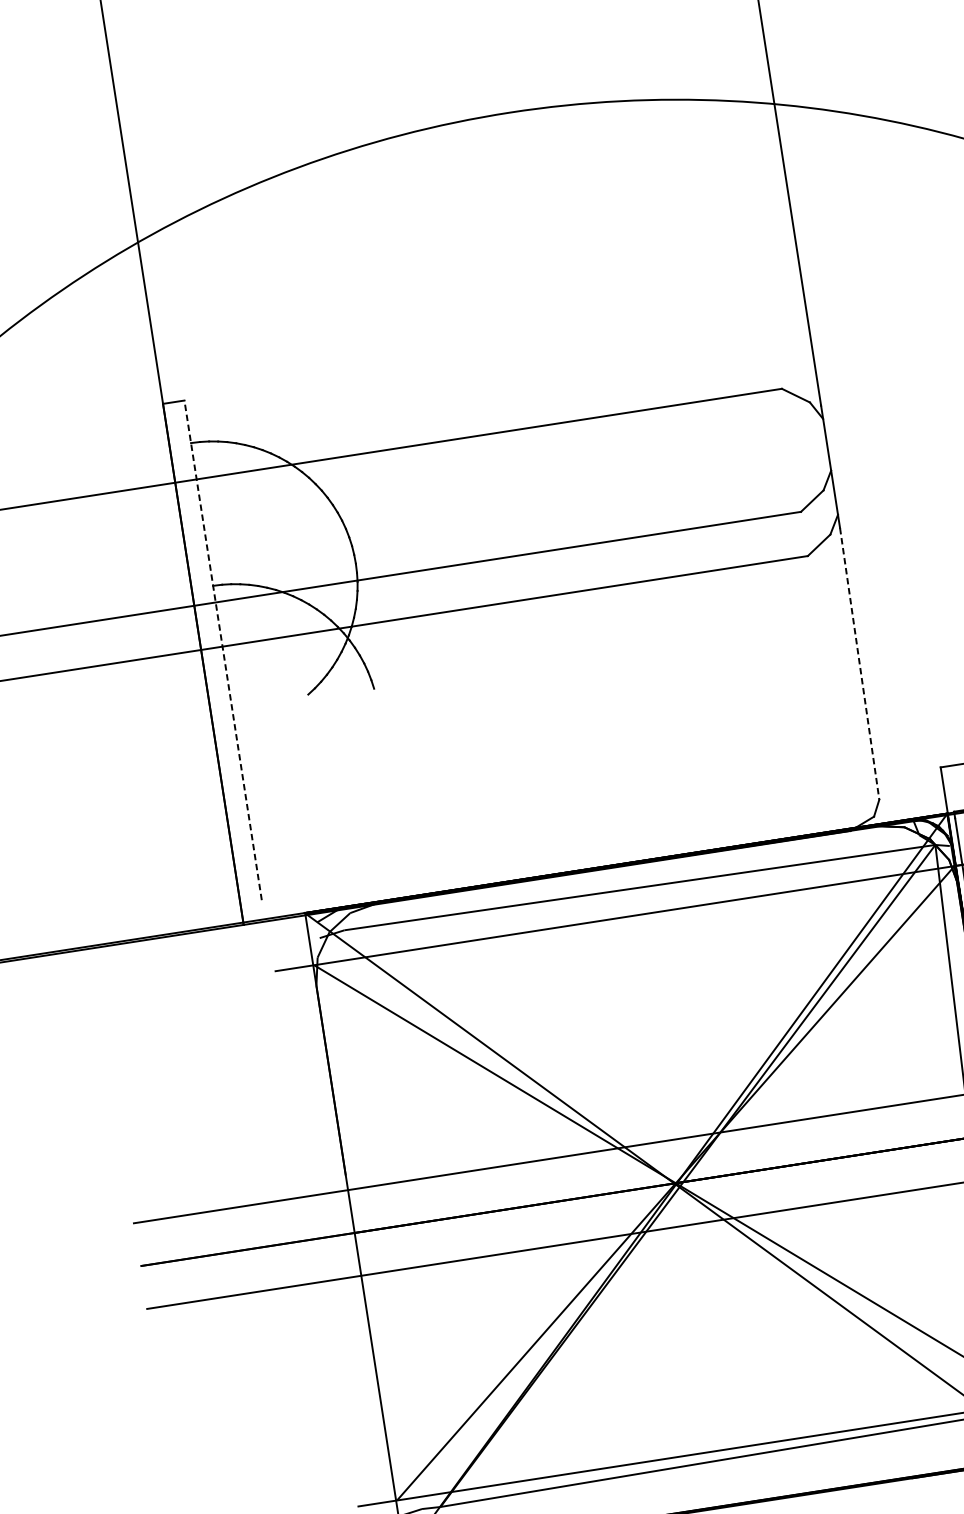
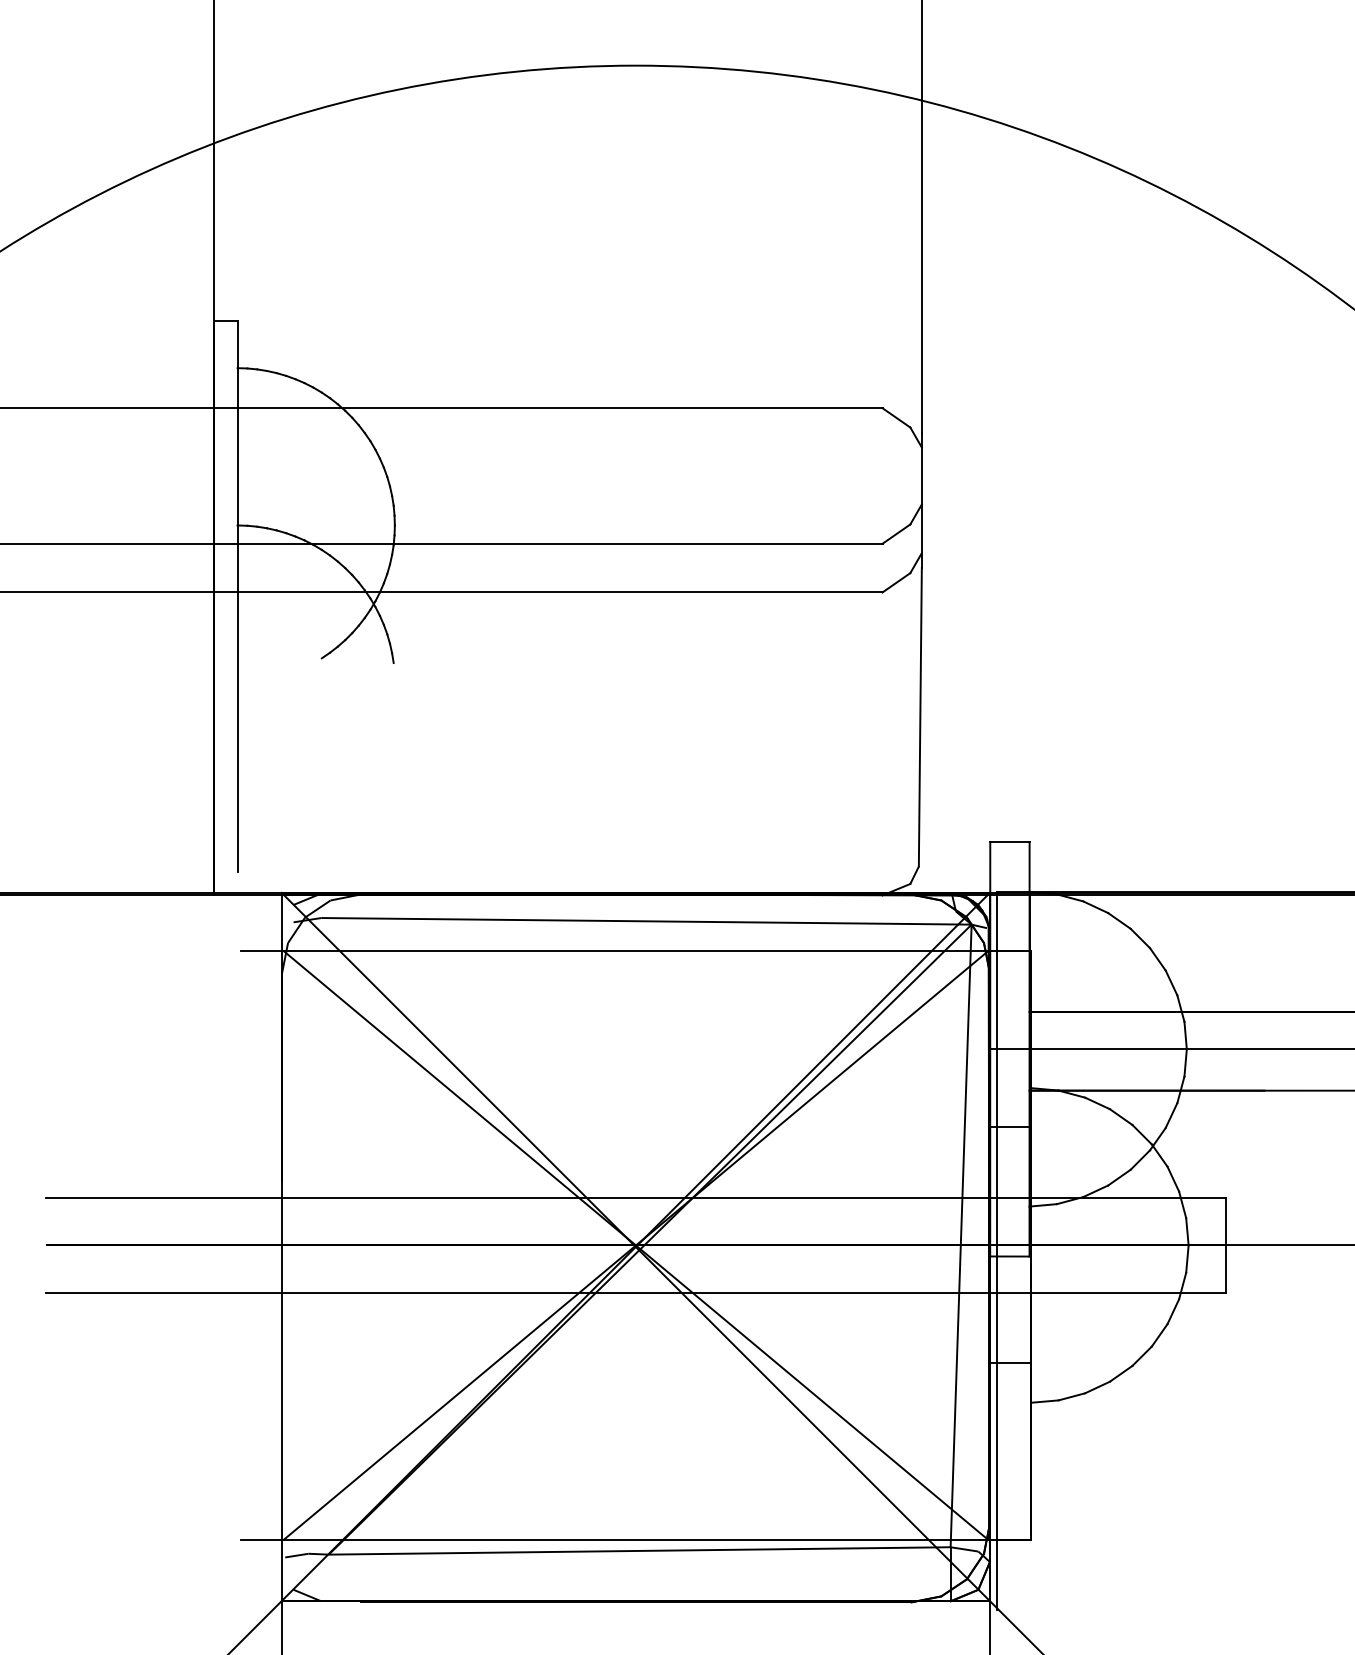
line: (223, 650) -> (237, 596), dashed -> solid
line: (859, 664) -> (920, 717), dashed -> solid

